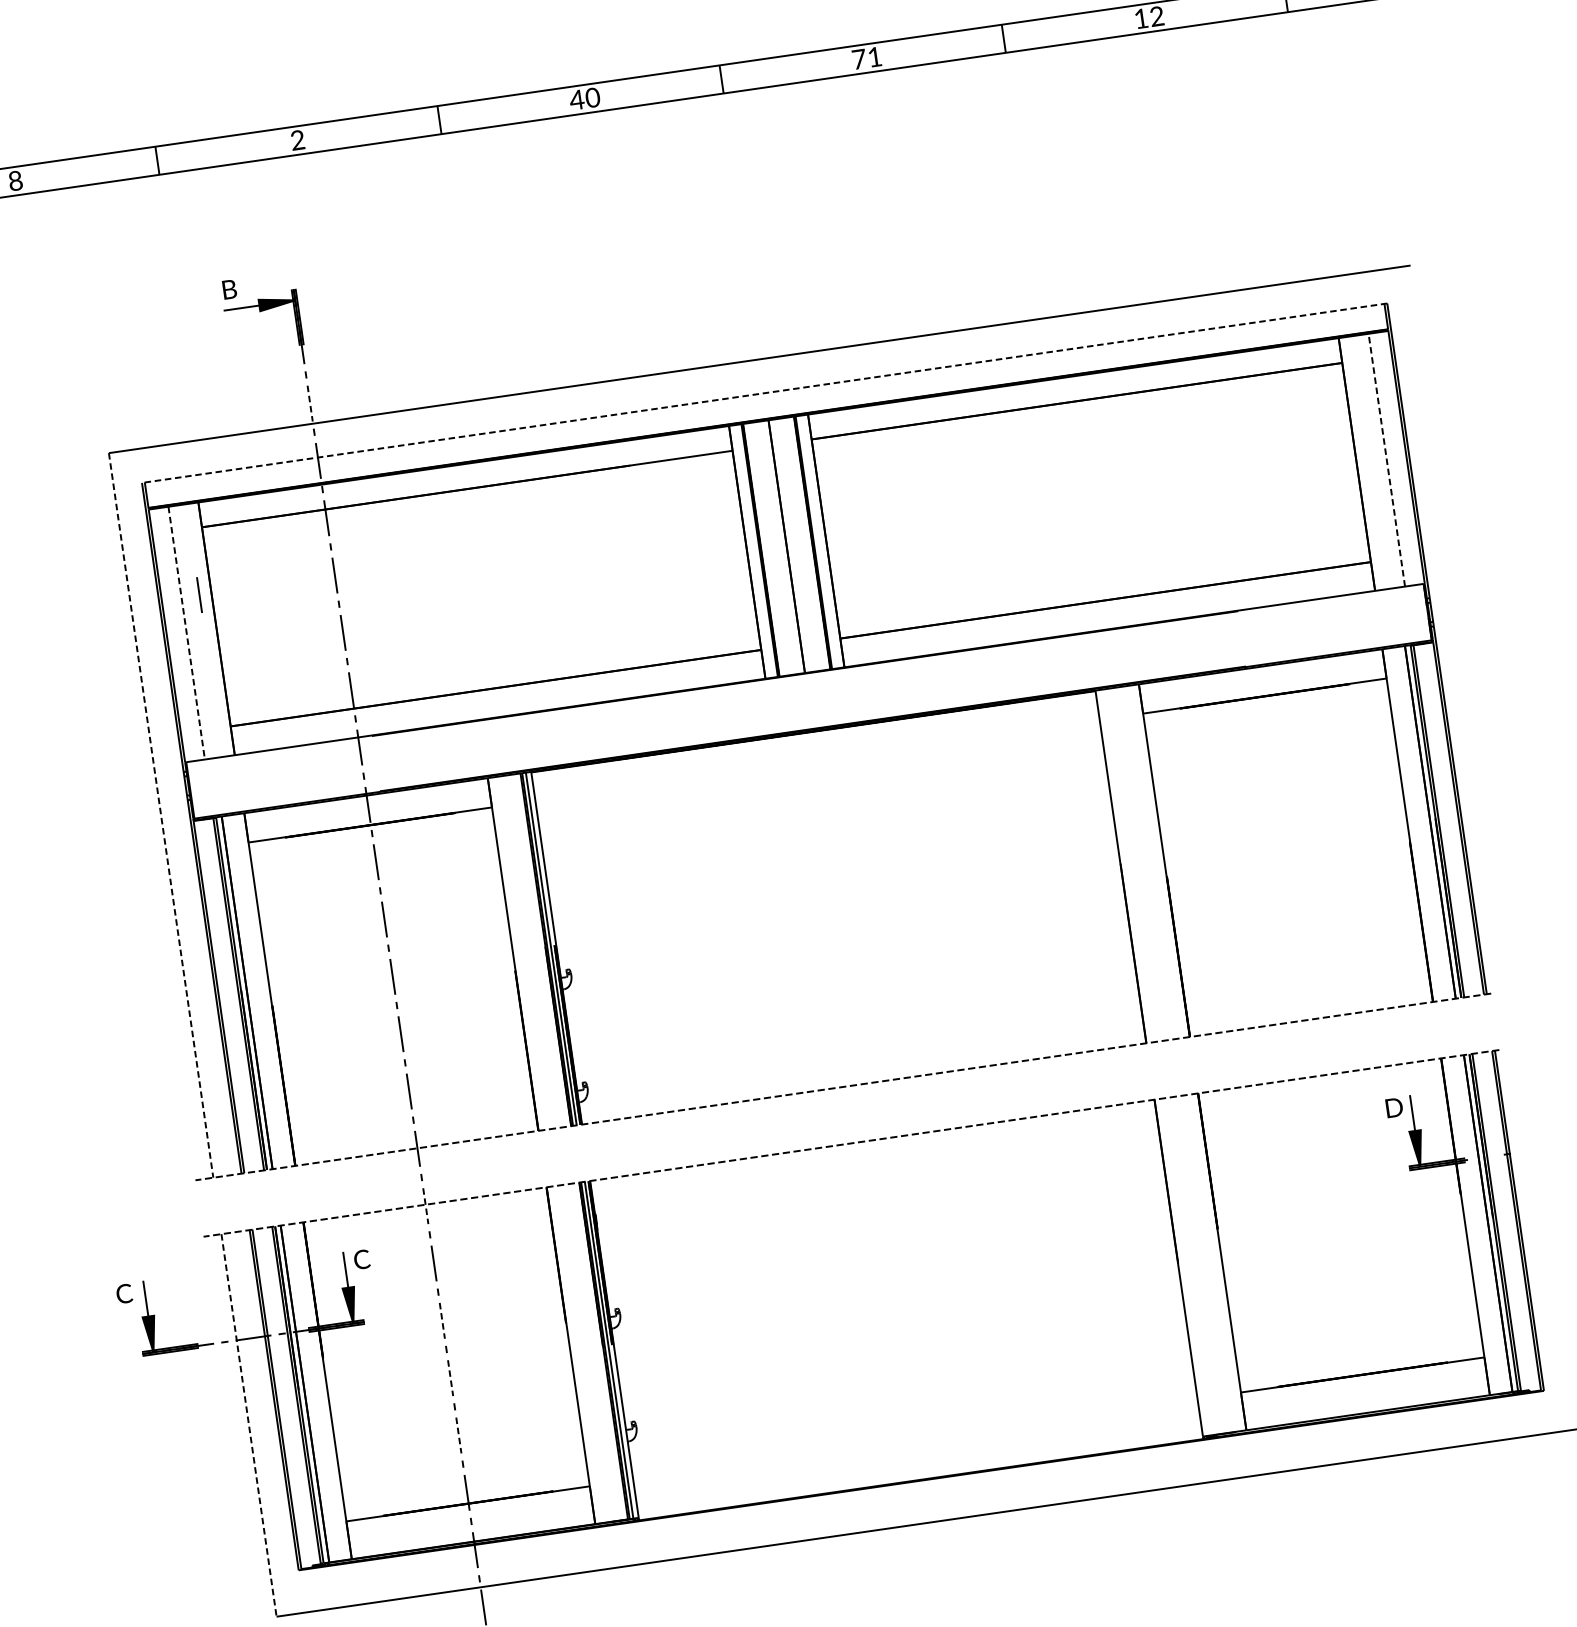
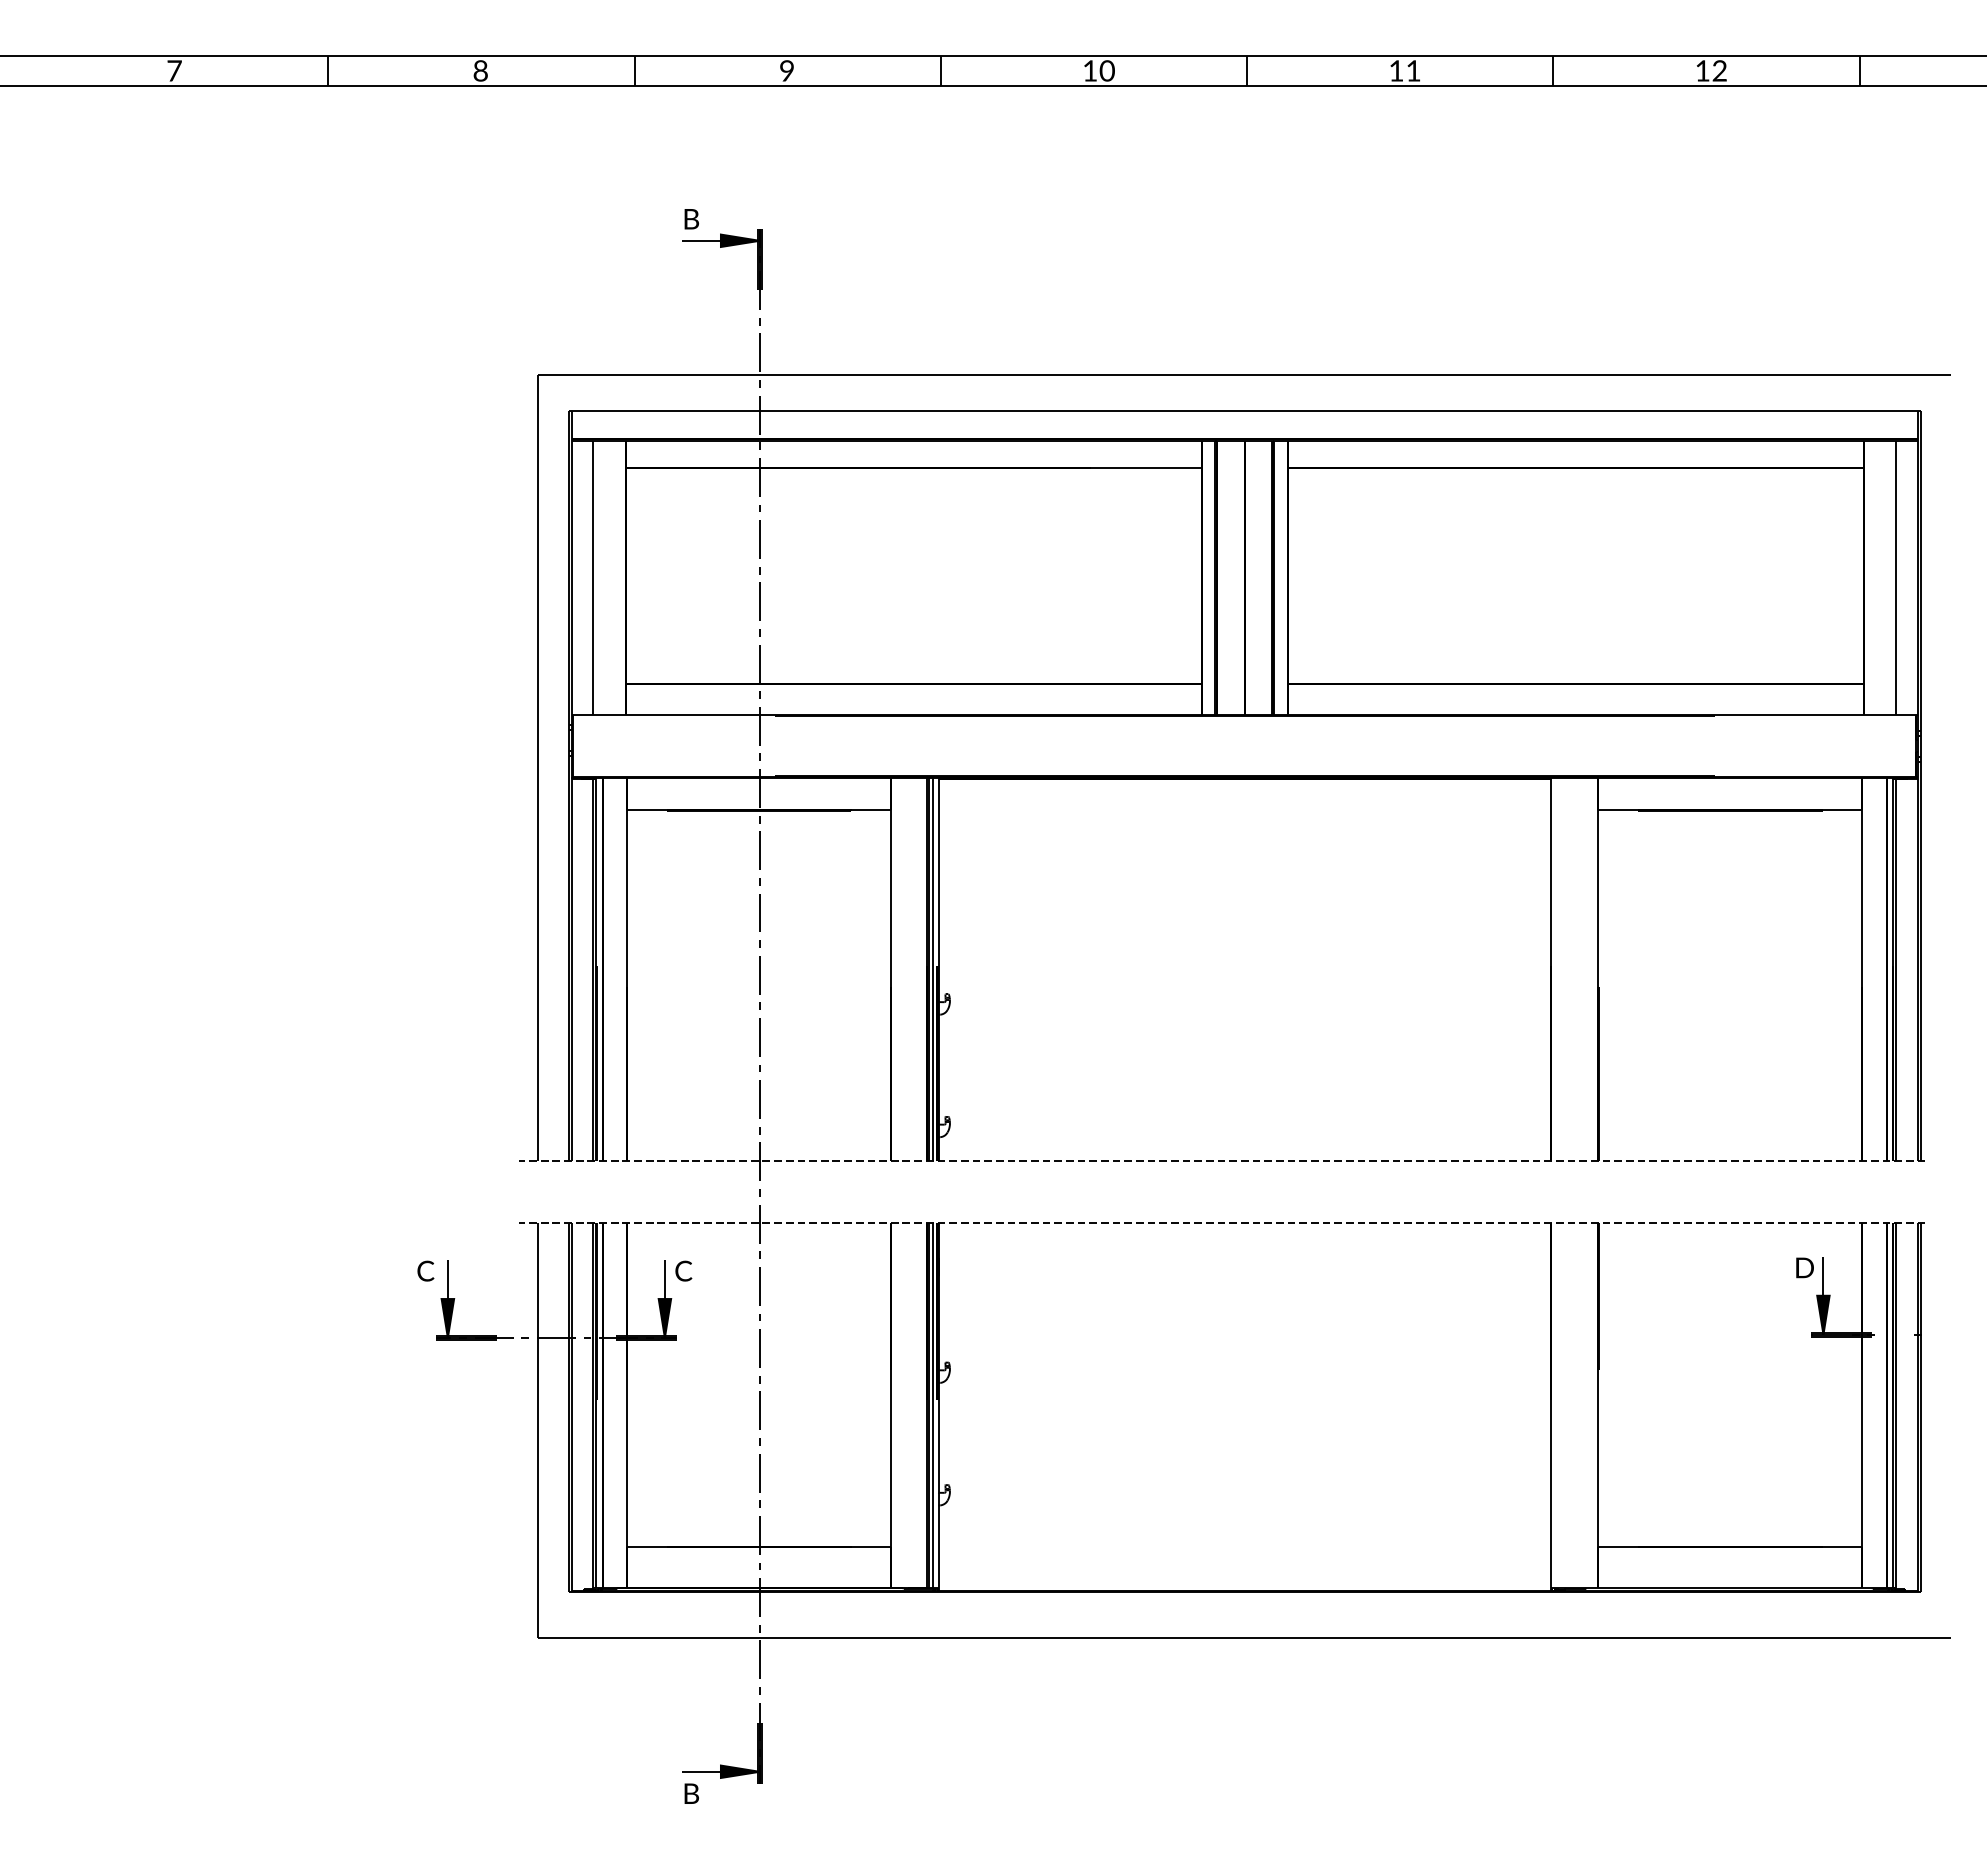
text: (859, 58) -> (1396, 70), 71 -> 11
text: (576, 99) -> (1089, 70), 40 -> 10
text: (297, 140) -> (786, 71), 2 -> 9
line: (764, 393) -> (1244, 411), dashed -> solid
line: (309, 404) -> (759, 353), dashed -> solid
line: (1387, 459) -> (1896, 577), dashed -> solid
line: (199, 595) -> (612, 539), removed
line: (186, 633) -> (593, 578), dashed -> solid
line: (161, 815) -> (538, 768), dashed -> solid
line: (425, 1206) -> (759, 1224), dashed -> solid
line: (442, 1321) -> (759, 1349), dashed -> solid
line: (450, 1378) -> (759, 1411), dashed -> solid
line: (249, 1425) -> (538, 1430), dashed -> solid
line: (458, 1435) -> (759, 1473), dashed -> solid

